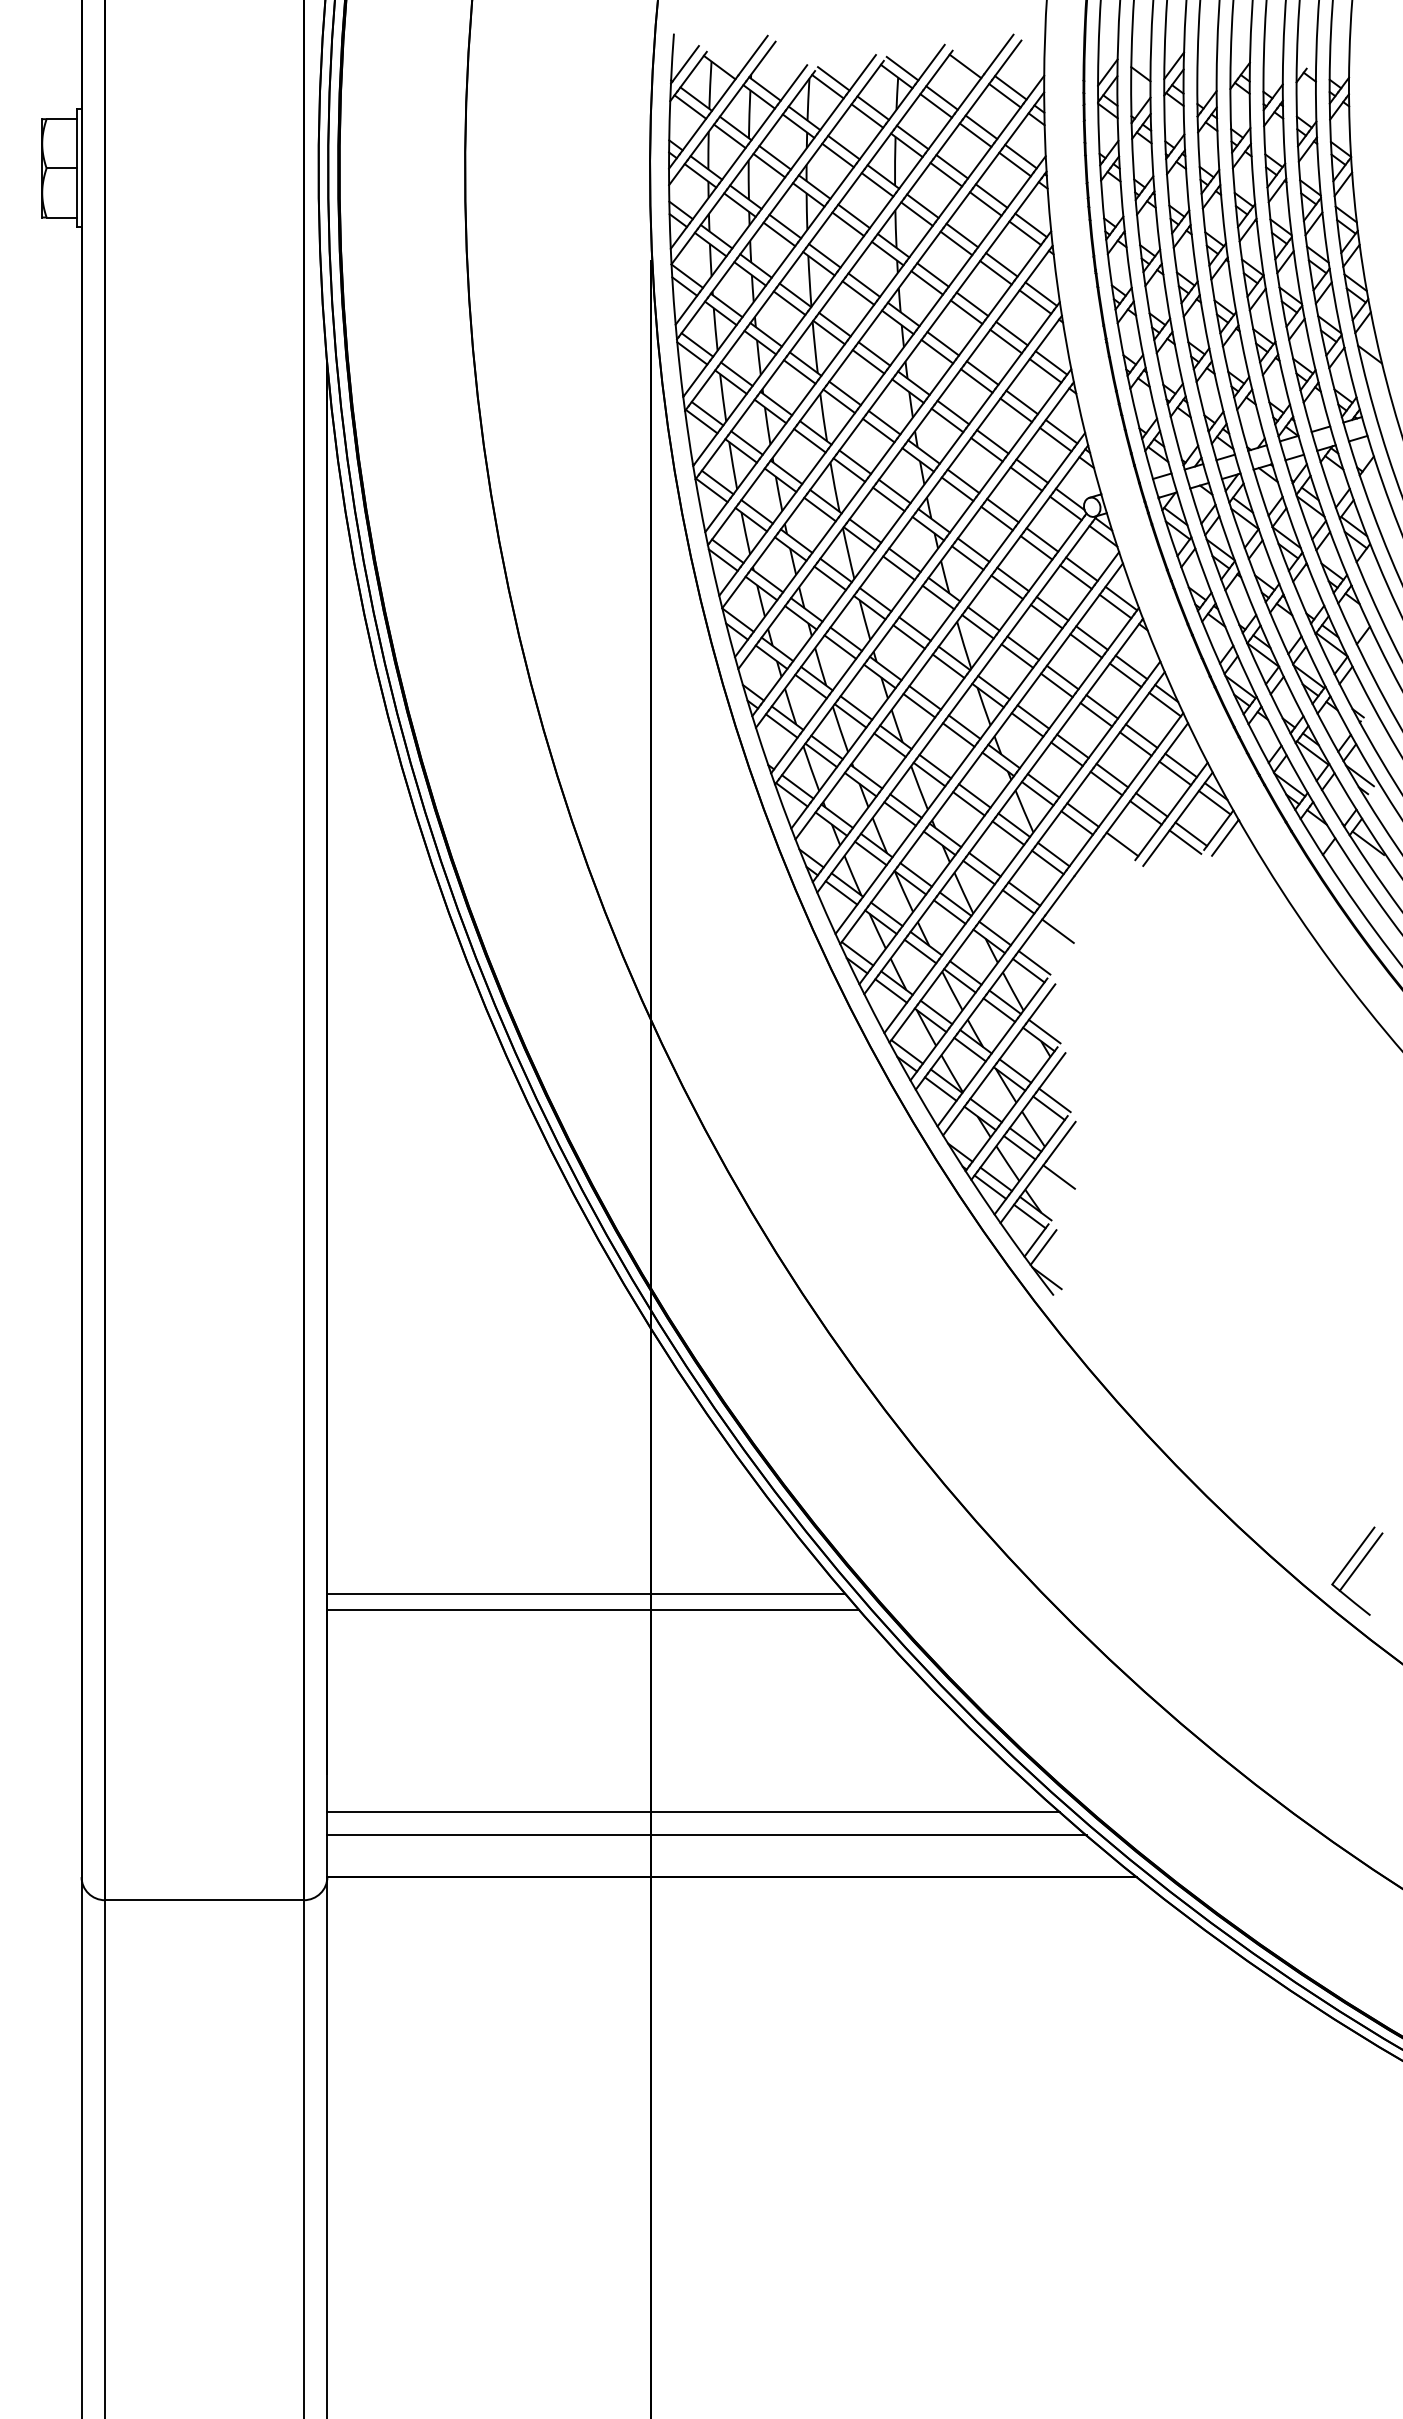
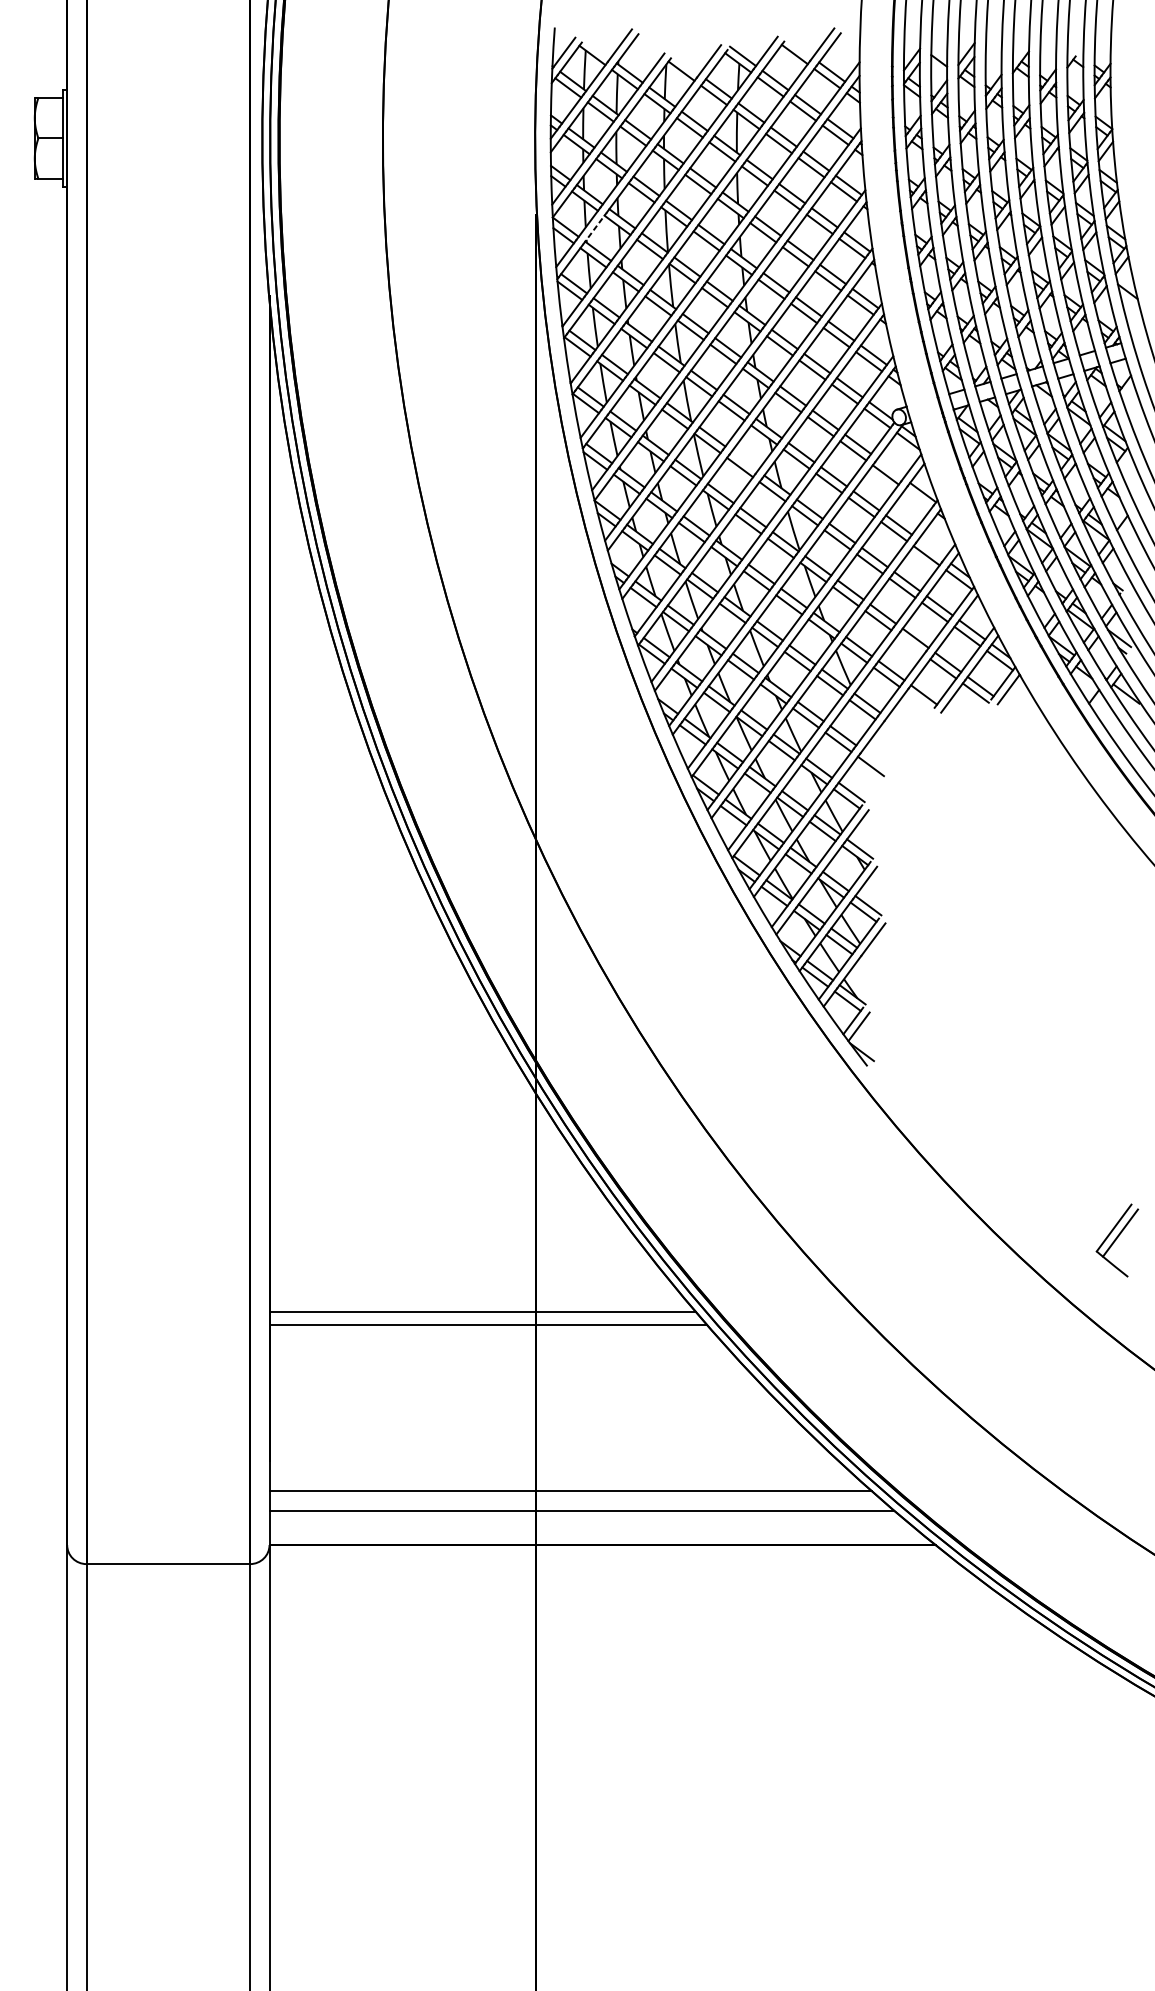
line: (833, 78) -> (686, 64), removed
line: (722, 277) -> (594, 228), solid -> dashed
line: (904, 560) -> (744, 461), removed
line: (1081, 569) -> (890, 468), removed
line: (1115, 606) -> (918, 499), removed
line: (1131, 667) -> (931, 549), removed
line: (1106, 783) -> (910, 644), removed
line: (1058, 1176) -> (871, 968), removed
part: (1357, 1570) -> (1117, 1239), moved

